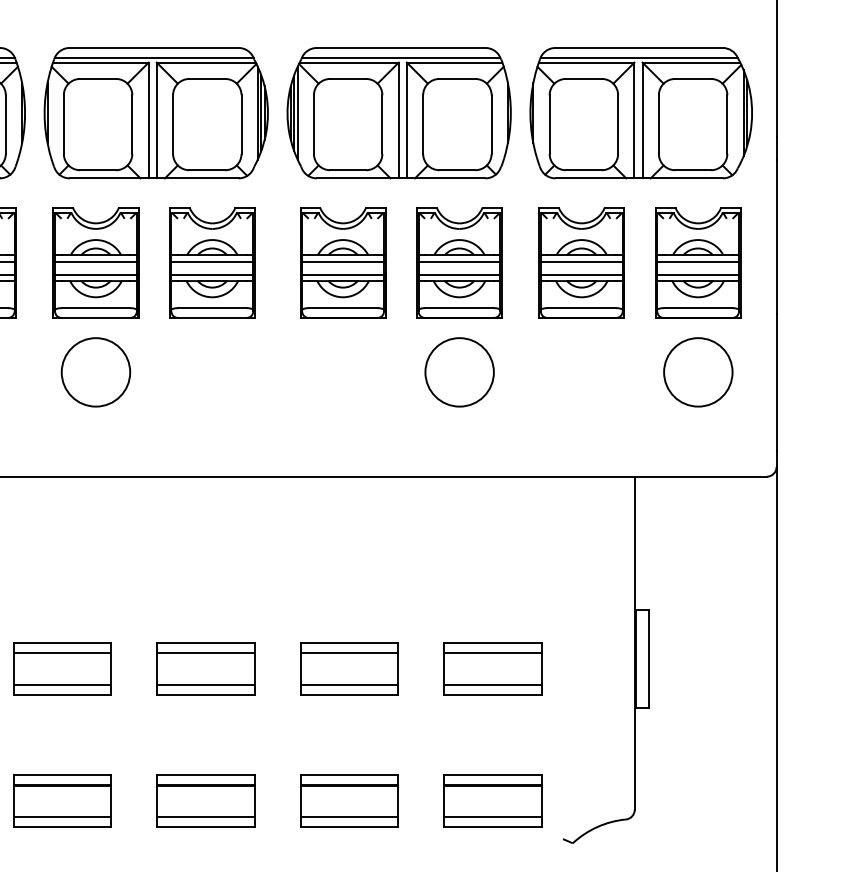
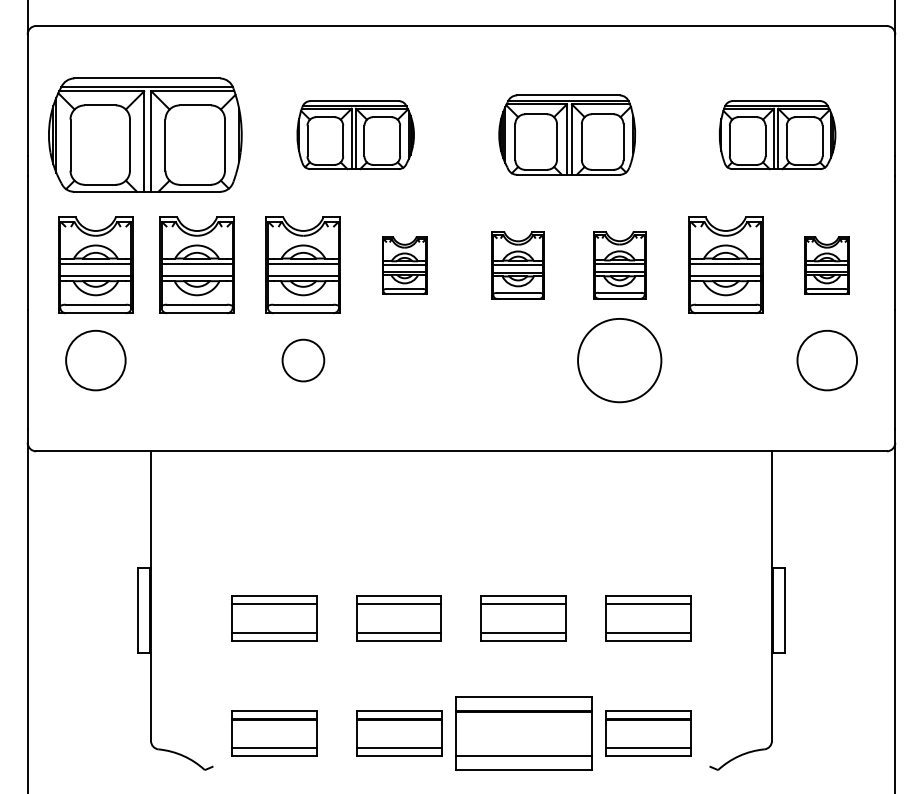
part: (155, 112) -> (355, 134), size x0.6
part: (399, 112) -> (567, 134), size x0.7
part: (641, 112) -> (777, 134), size x0.6
part: (459, 261) -> (619, 264), size x0.7
part: (212, 263) -> (404, 265), size x0.6
part: (342, 263) -> (517, 265), size x0.7
part: (697, 263) -> (826, 265), size x0.6
circle: (96, 372) -> (303, 360), size x0.7
circle: (459, 372) -> (619, 360), size x1.4
part: (349, 801) -> (523, 733), size x1.6

